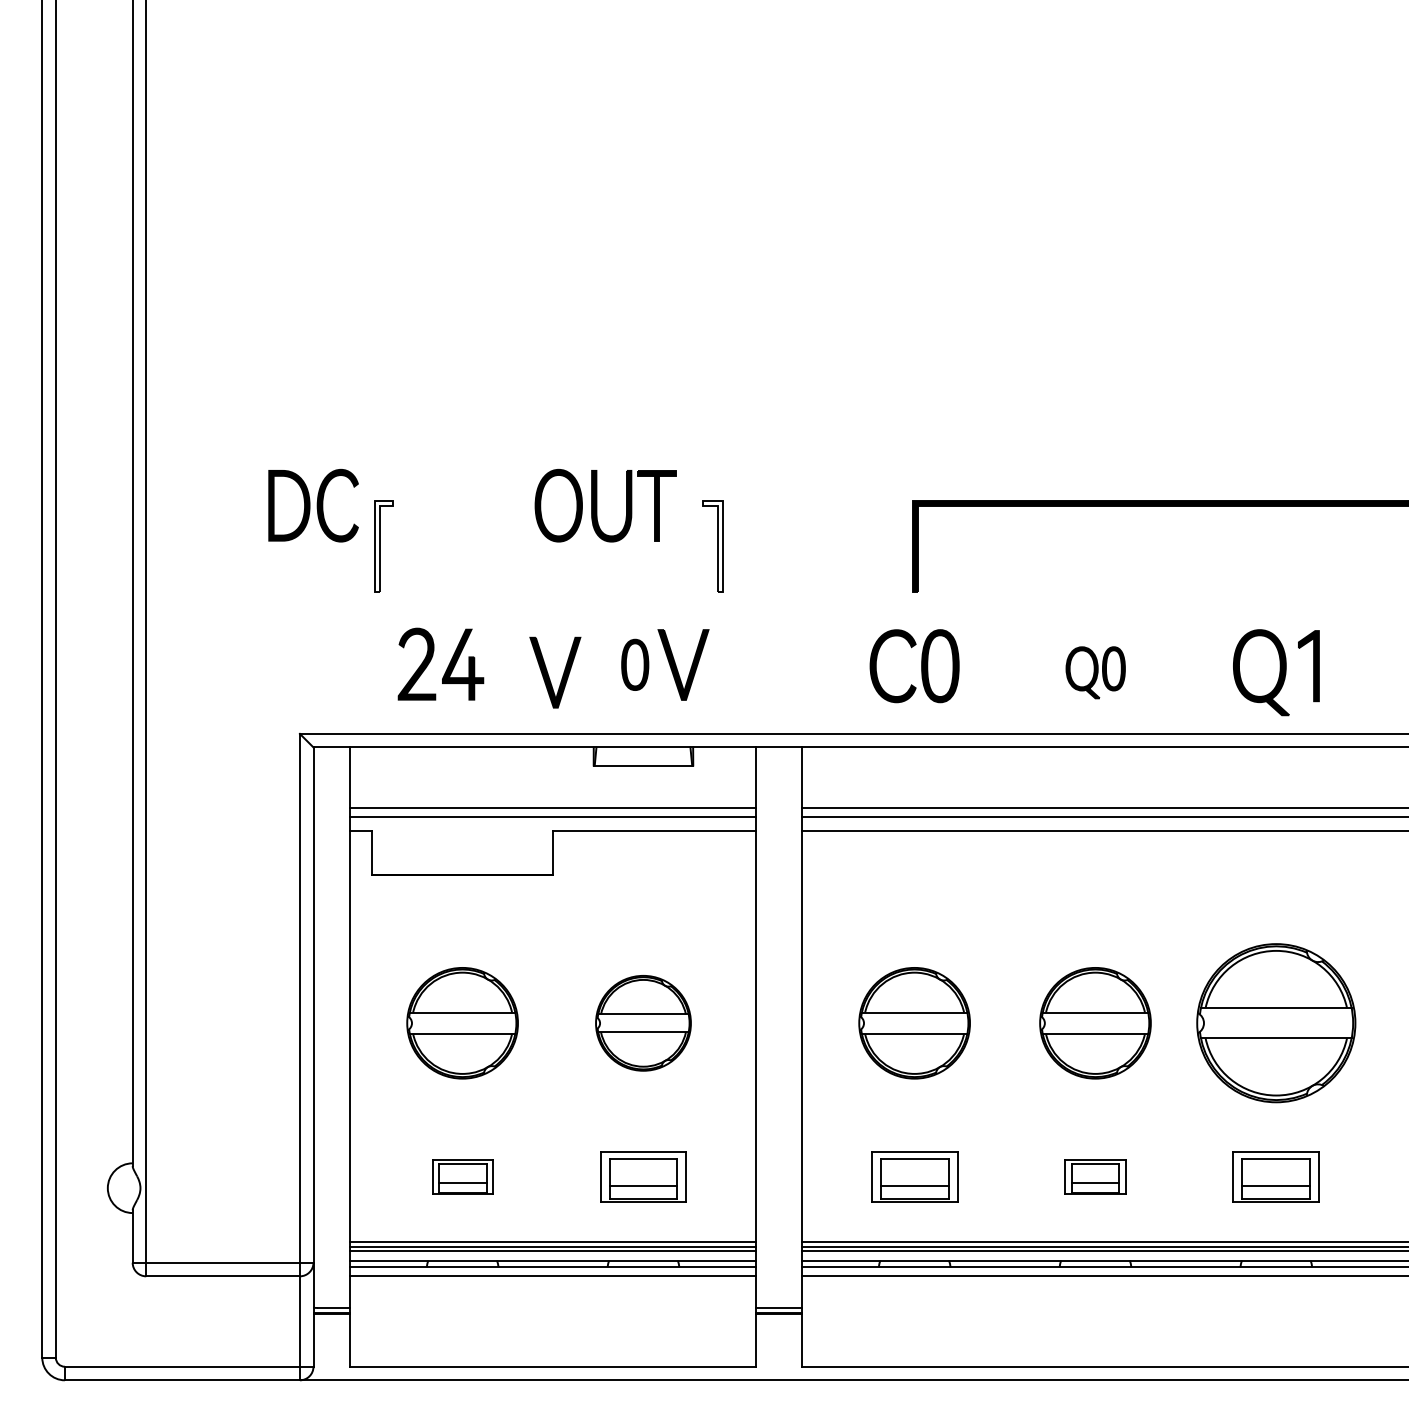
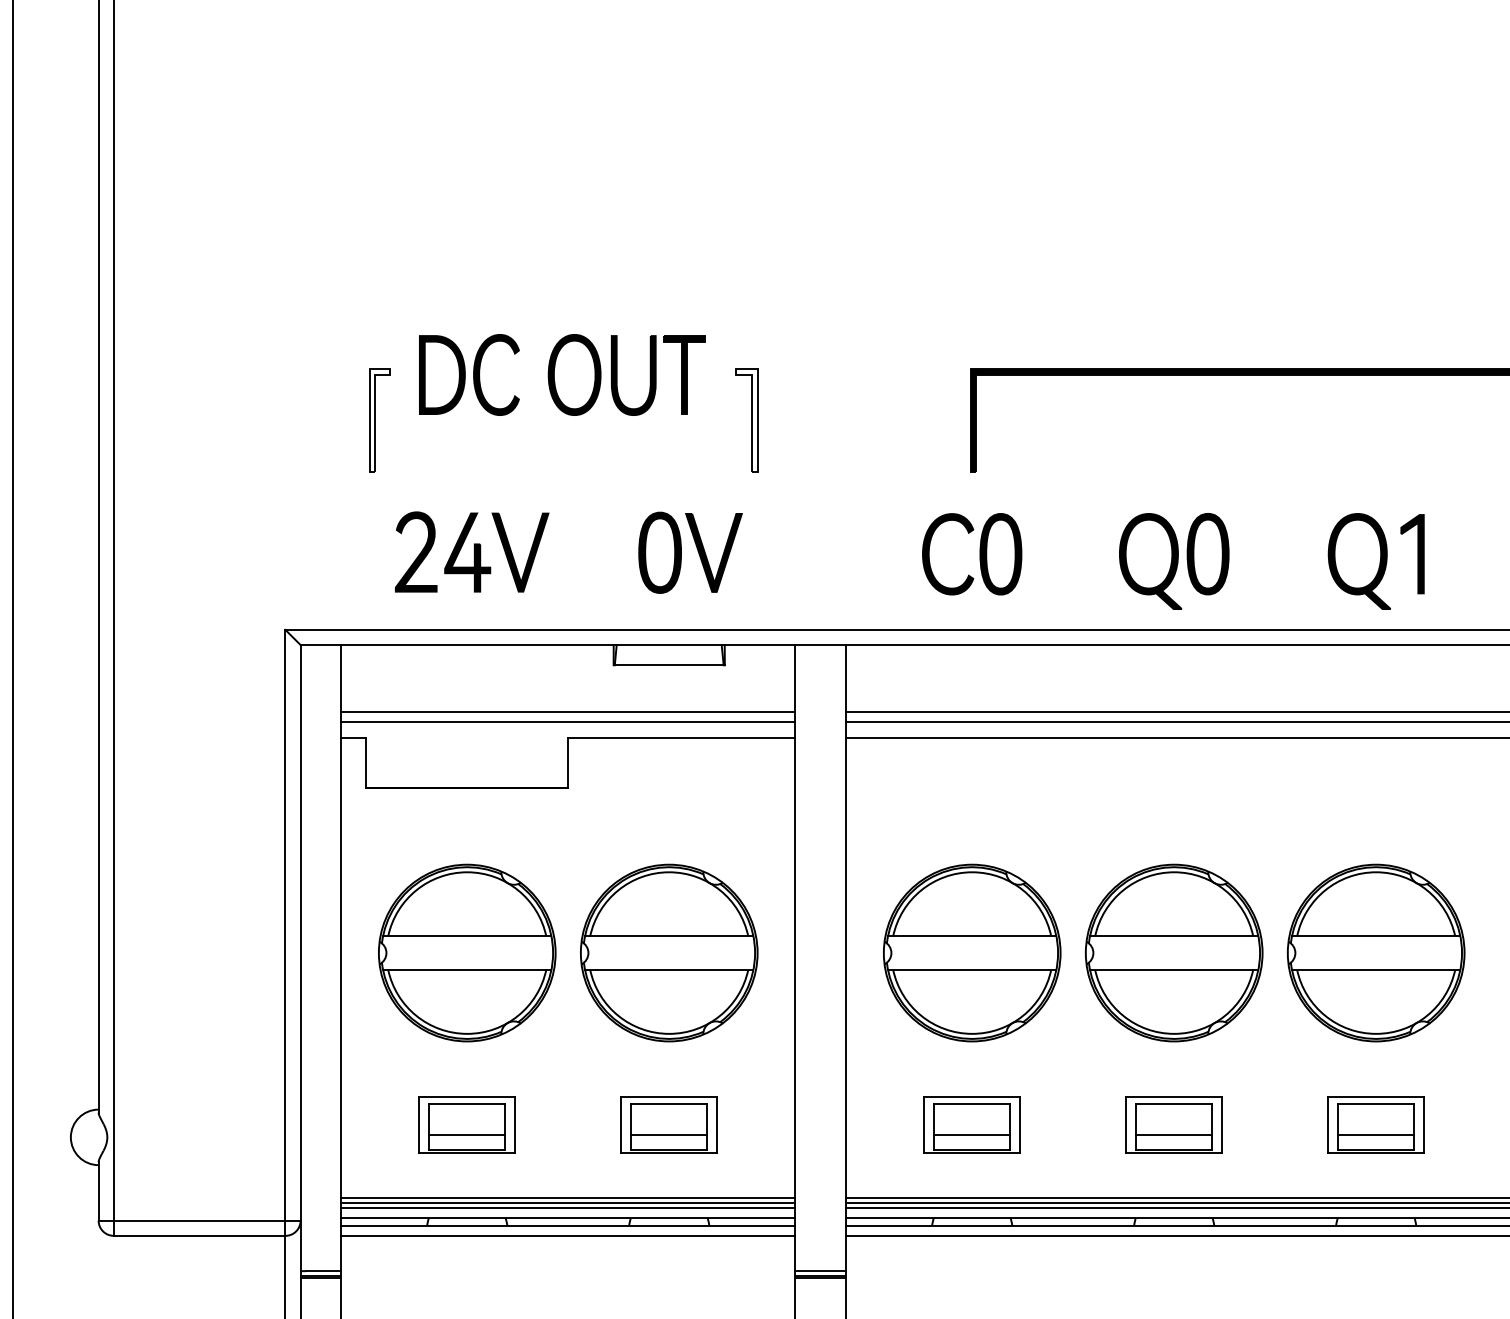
part: (313, 505) -> (469, 374), moved
part: (634, 664) -> (659, 552), size x1.43
part: (1095, 672) -> (1174, 561), size x1.67
part: (548, 673) -> (512, 553), moved
part: (462, 1023) -> (467, 953), size x1.43
part: (643, 1023) -> (669, 953), size x1.67
part: (914, 1023) -> (971, 953), size x1.43
part: (1095, 1023) -> (1174, 953), size x1.43
part: (462, 1176) -> (467, 1124), size x1.43
part: (1095, 1176) -> (1174, 1124), size x1.43

